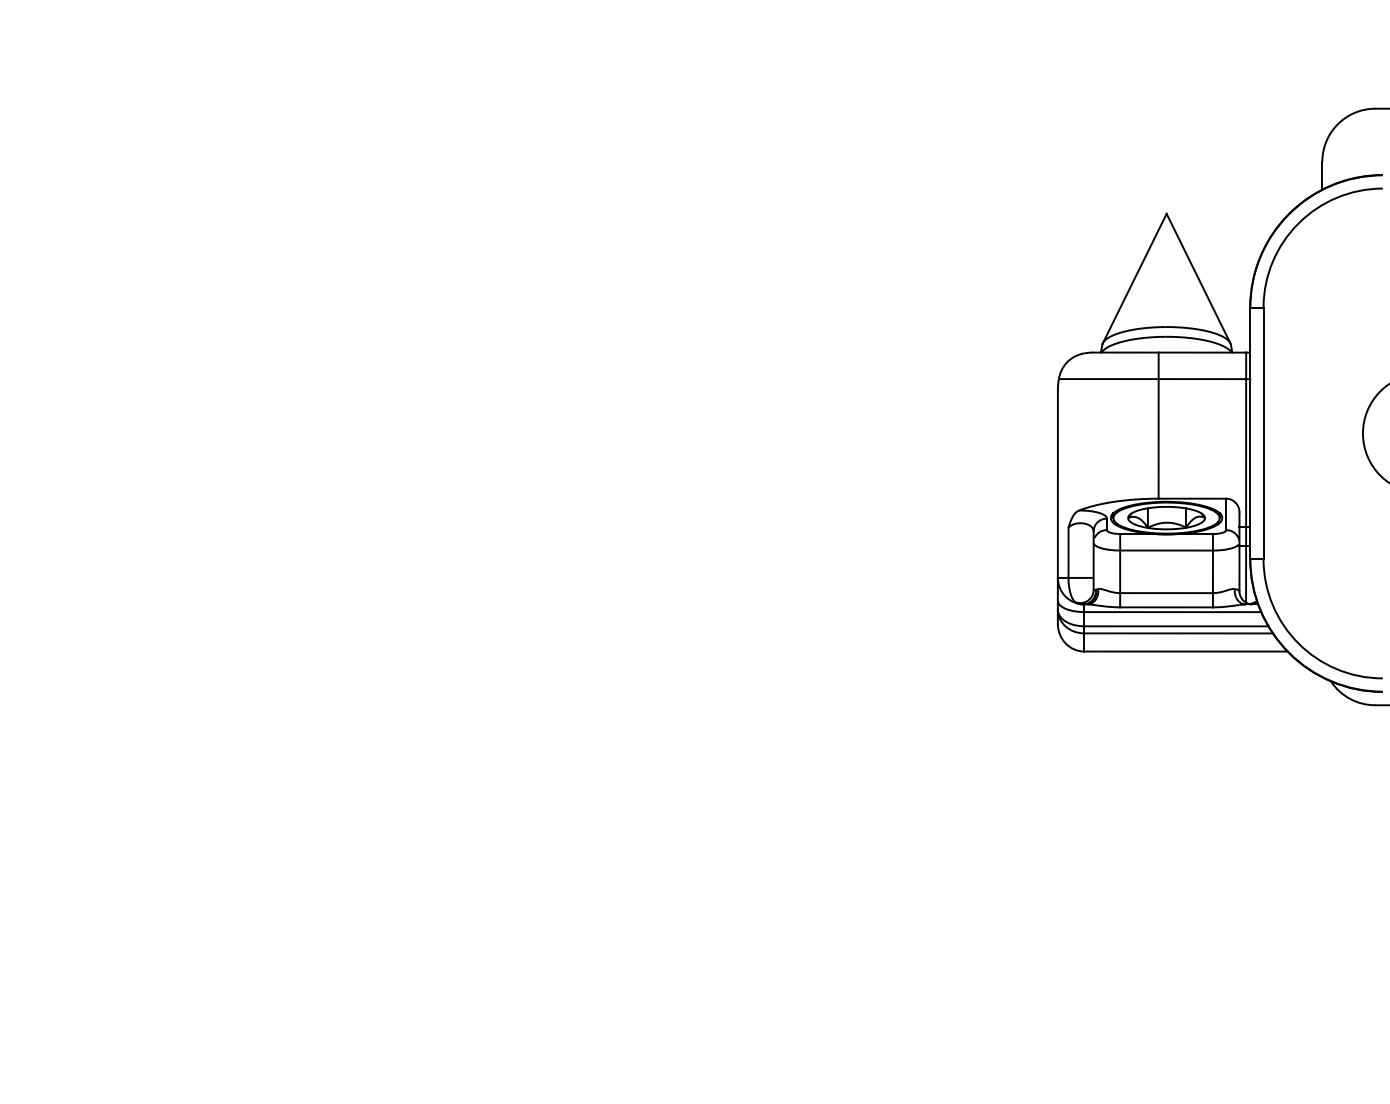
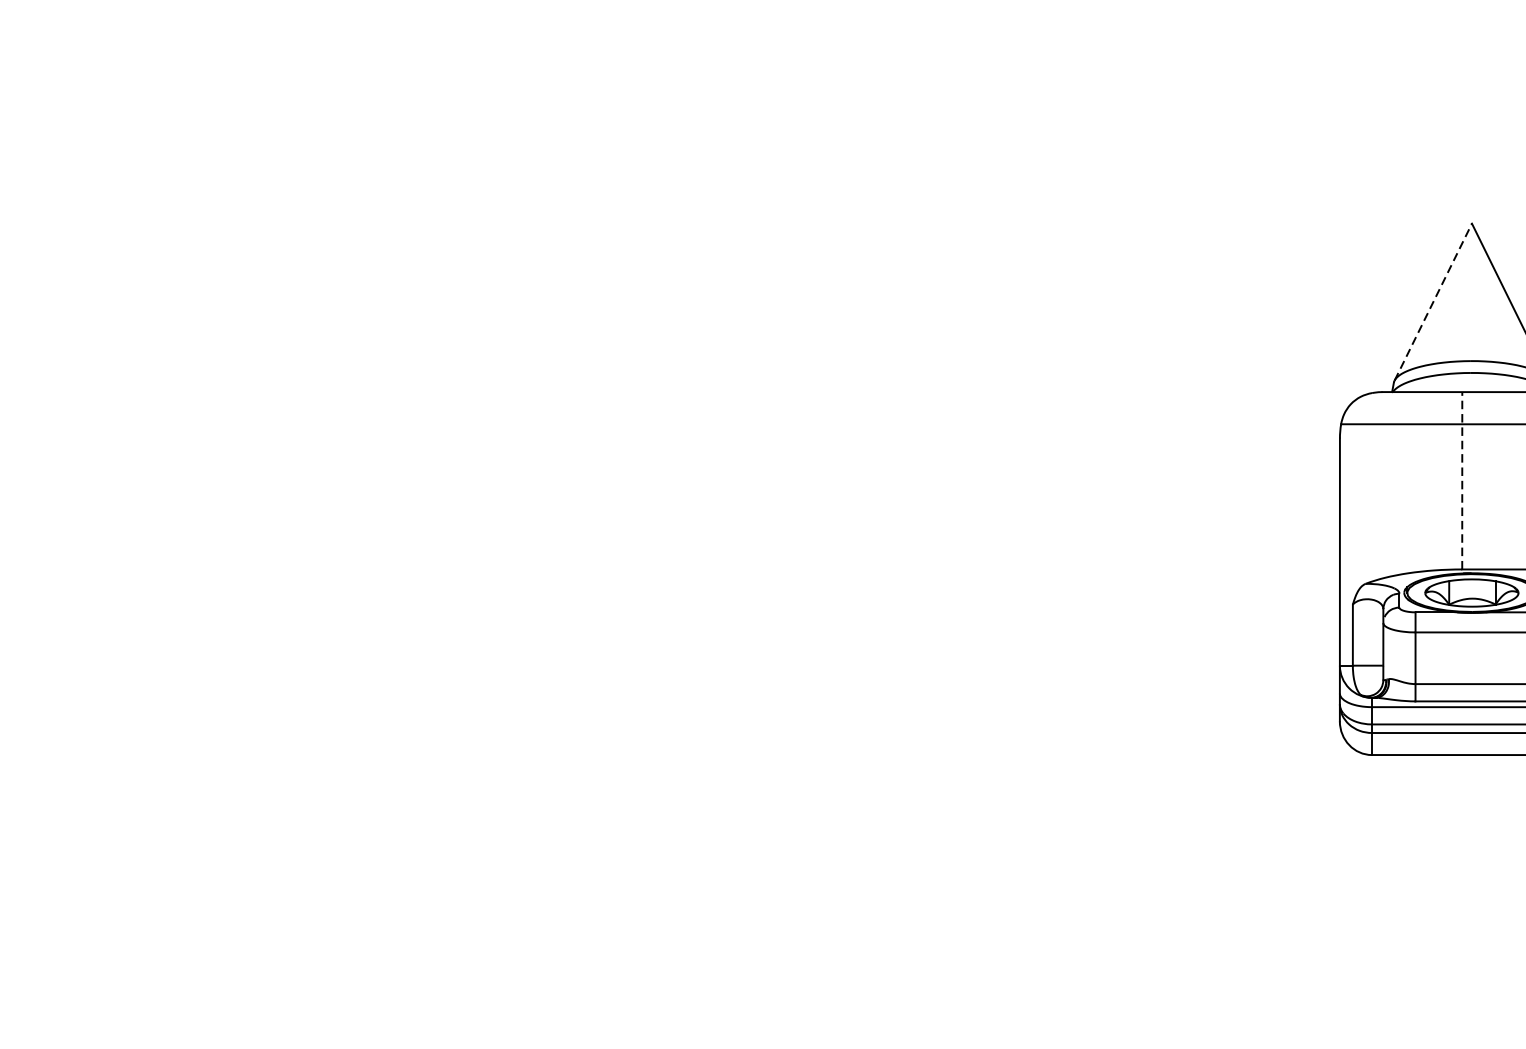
line: (1135, 278) -> (1434, 302), solid -> dashed
line: (1158, 425) -> (1462, 480), solid -> dashed

